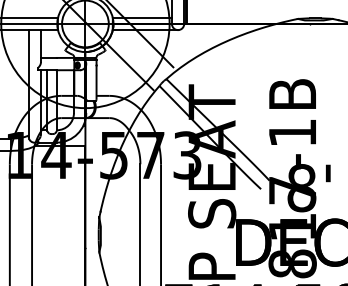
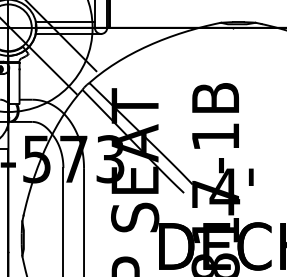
text: (301, 188) -> (224, 192), 8' -> 4'

